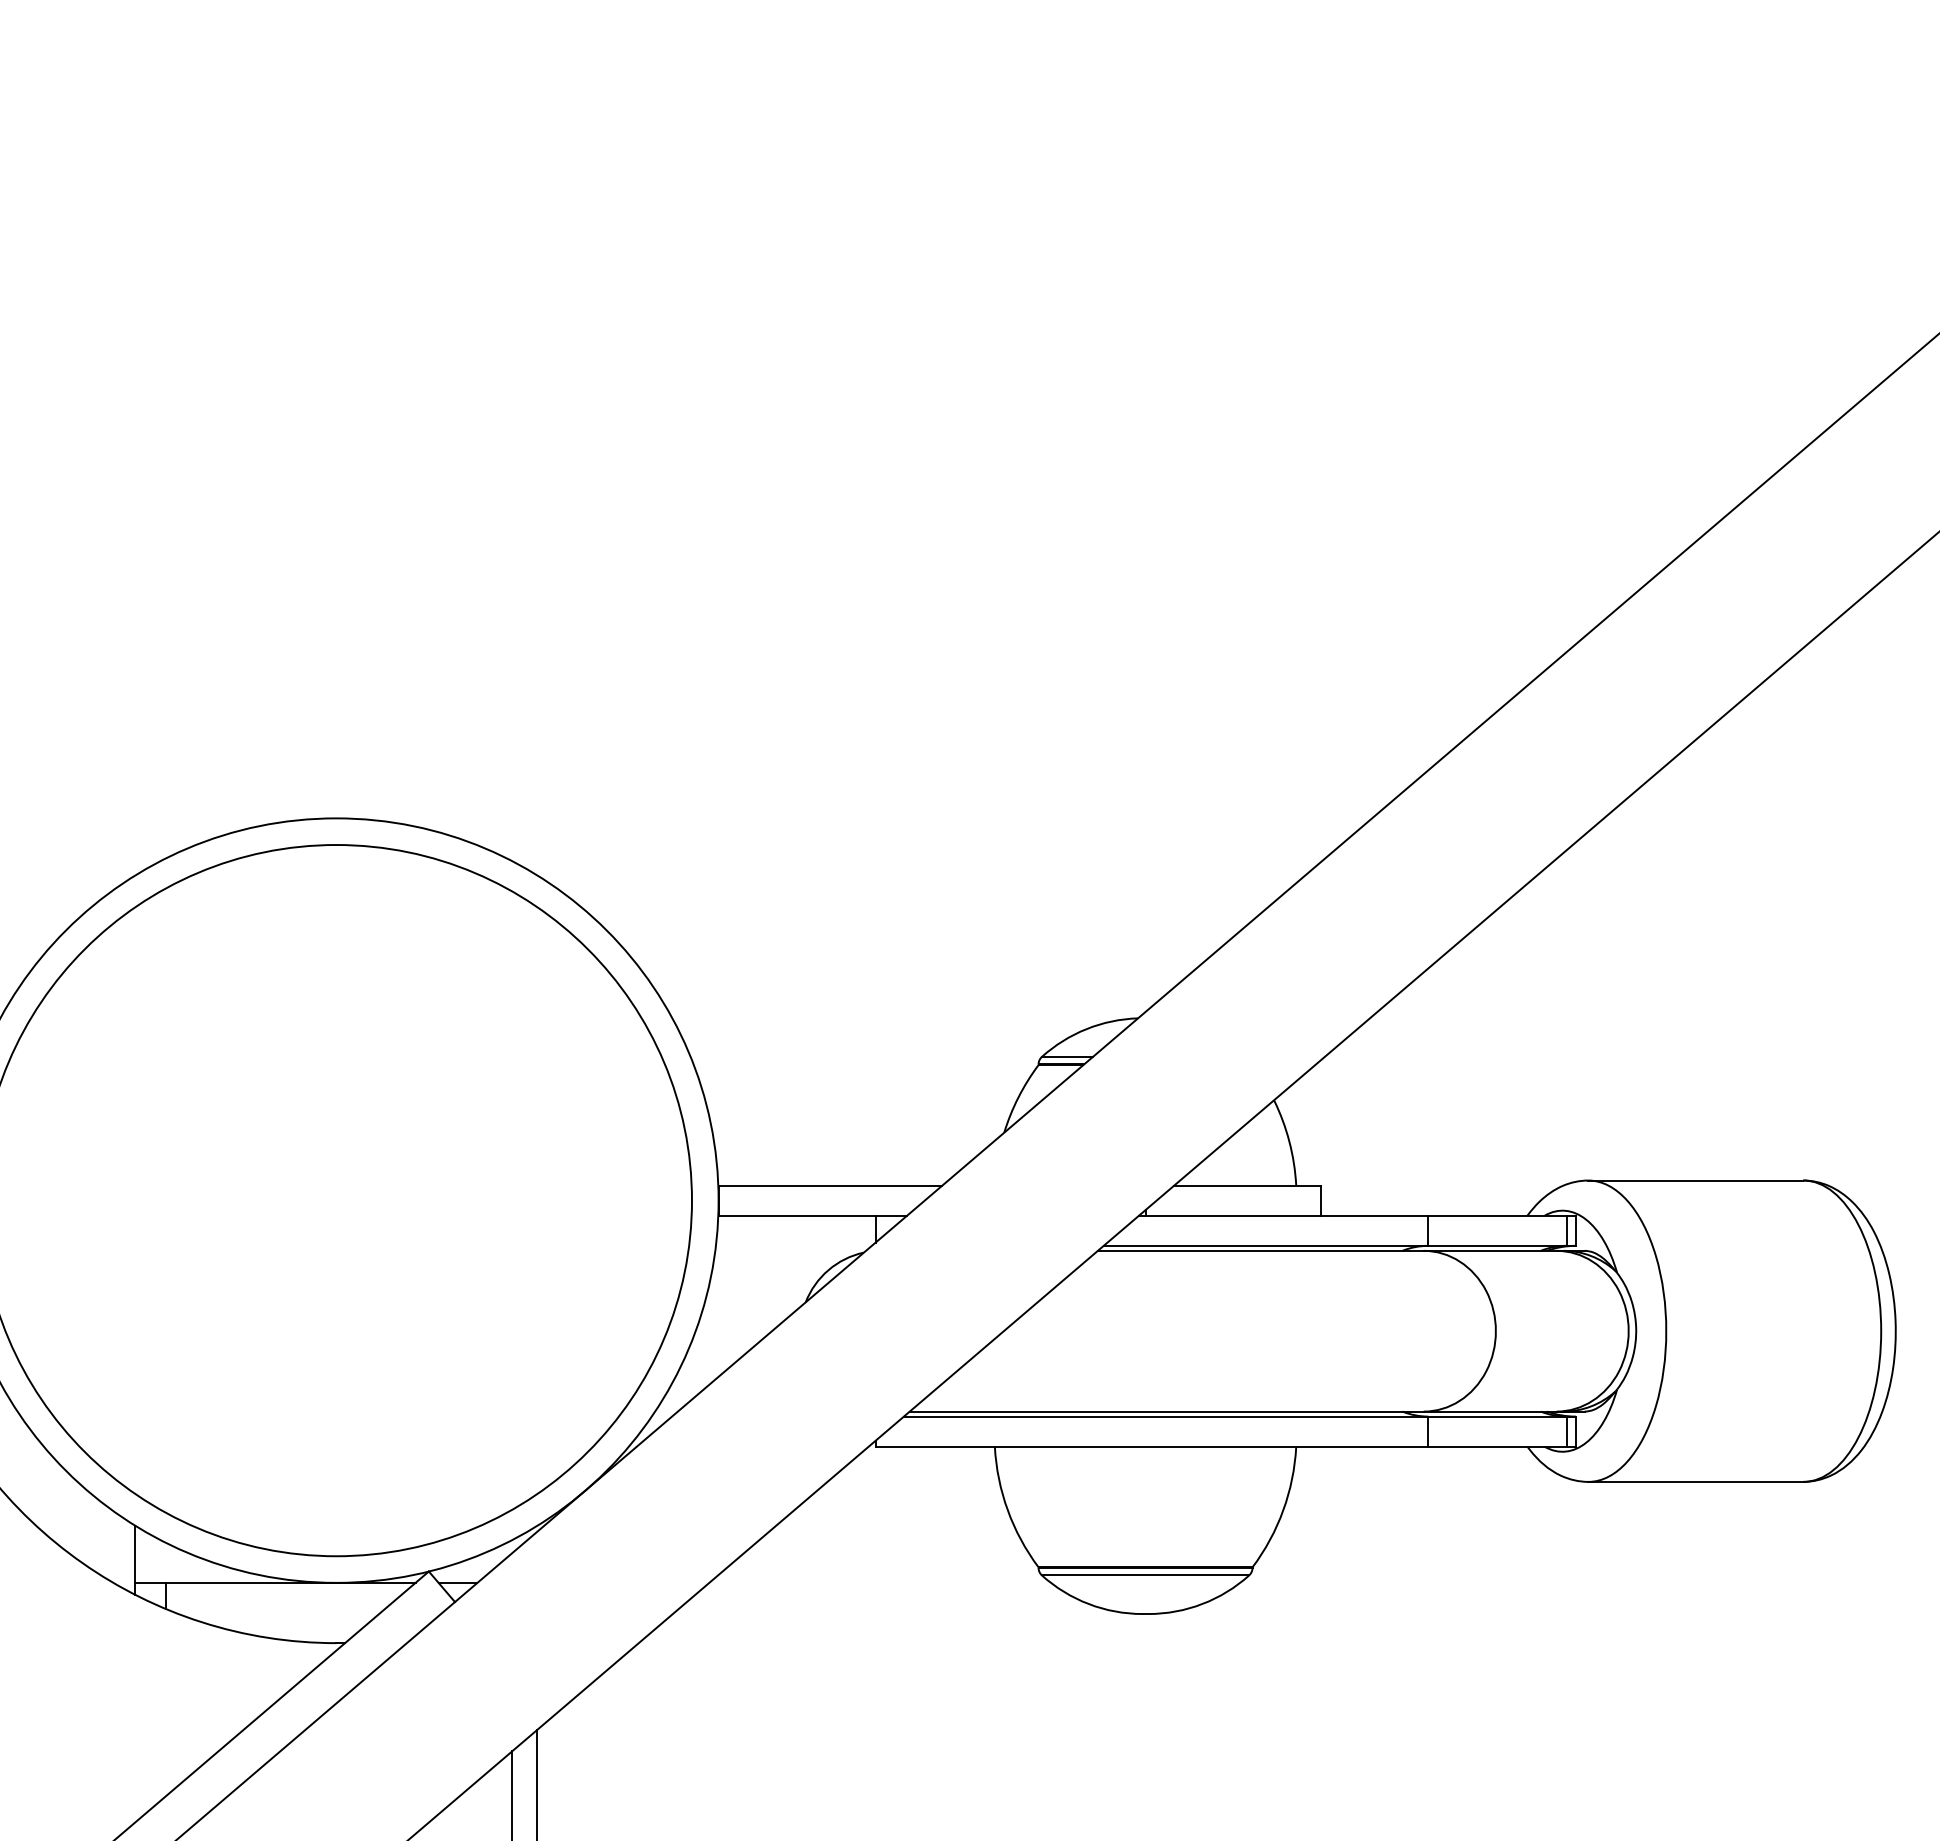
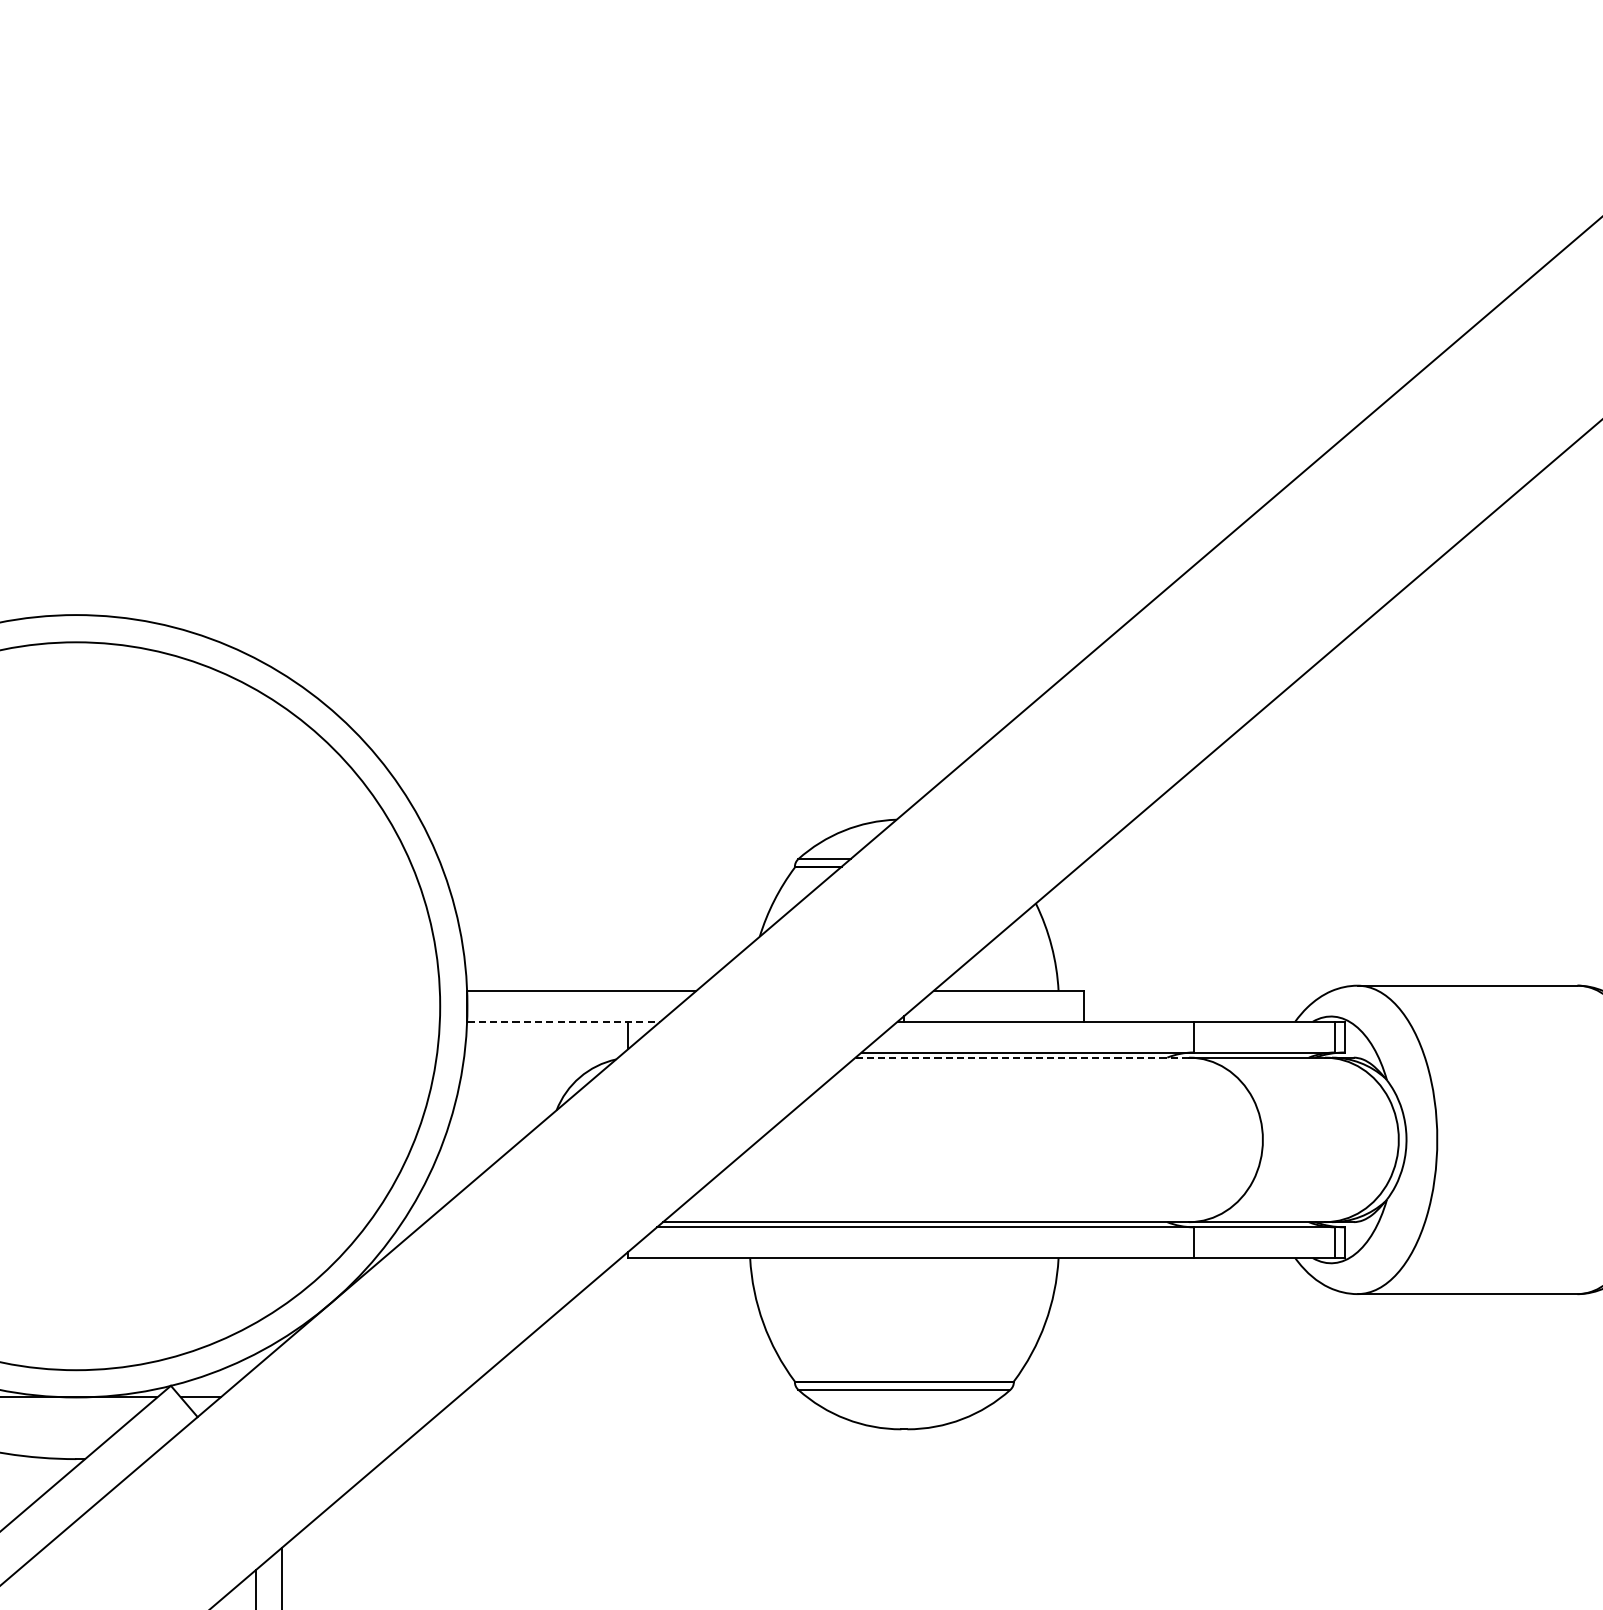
line: (813, 1215) -> (564, 1021), solid -> dashed
line: (1260, 1250) -> (1022, 1057), solid -> dashed

